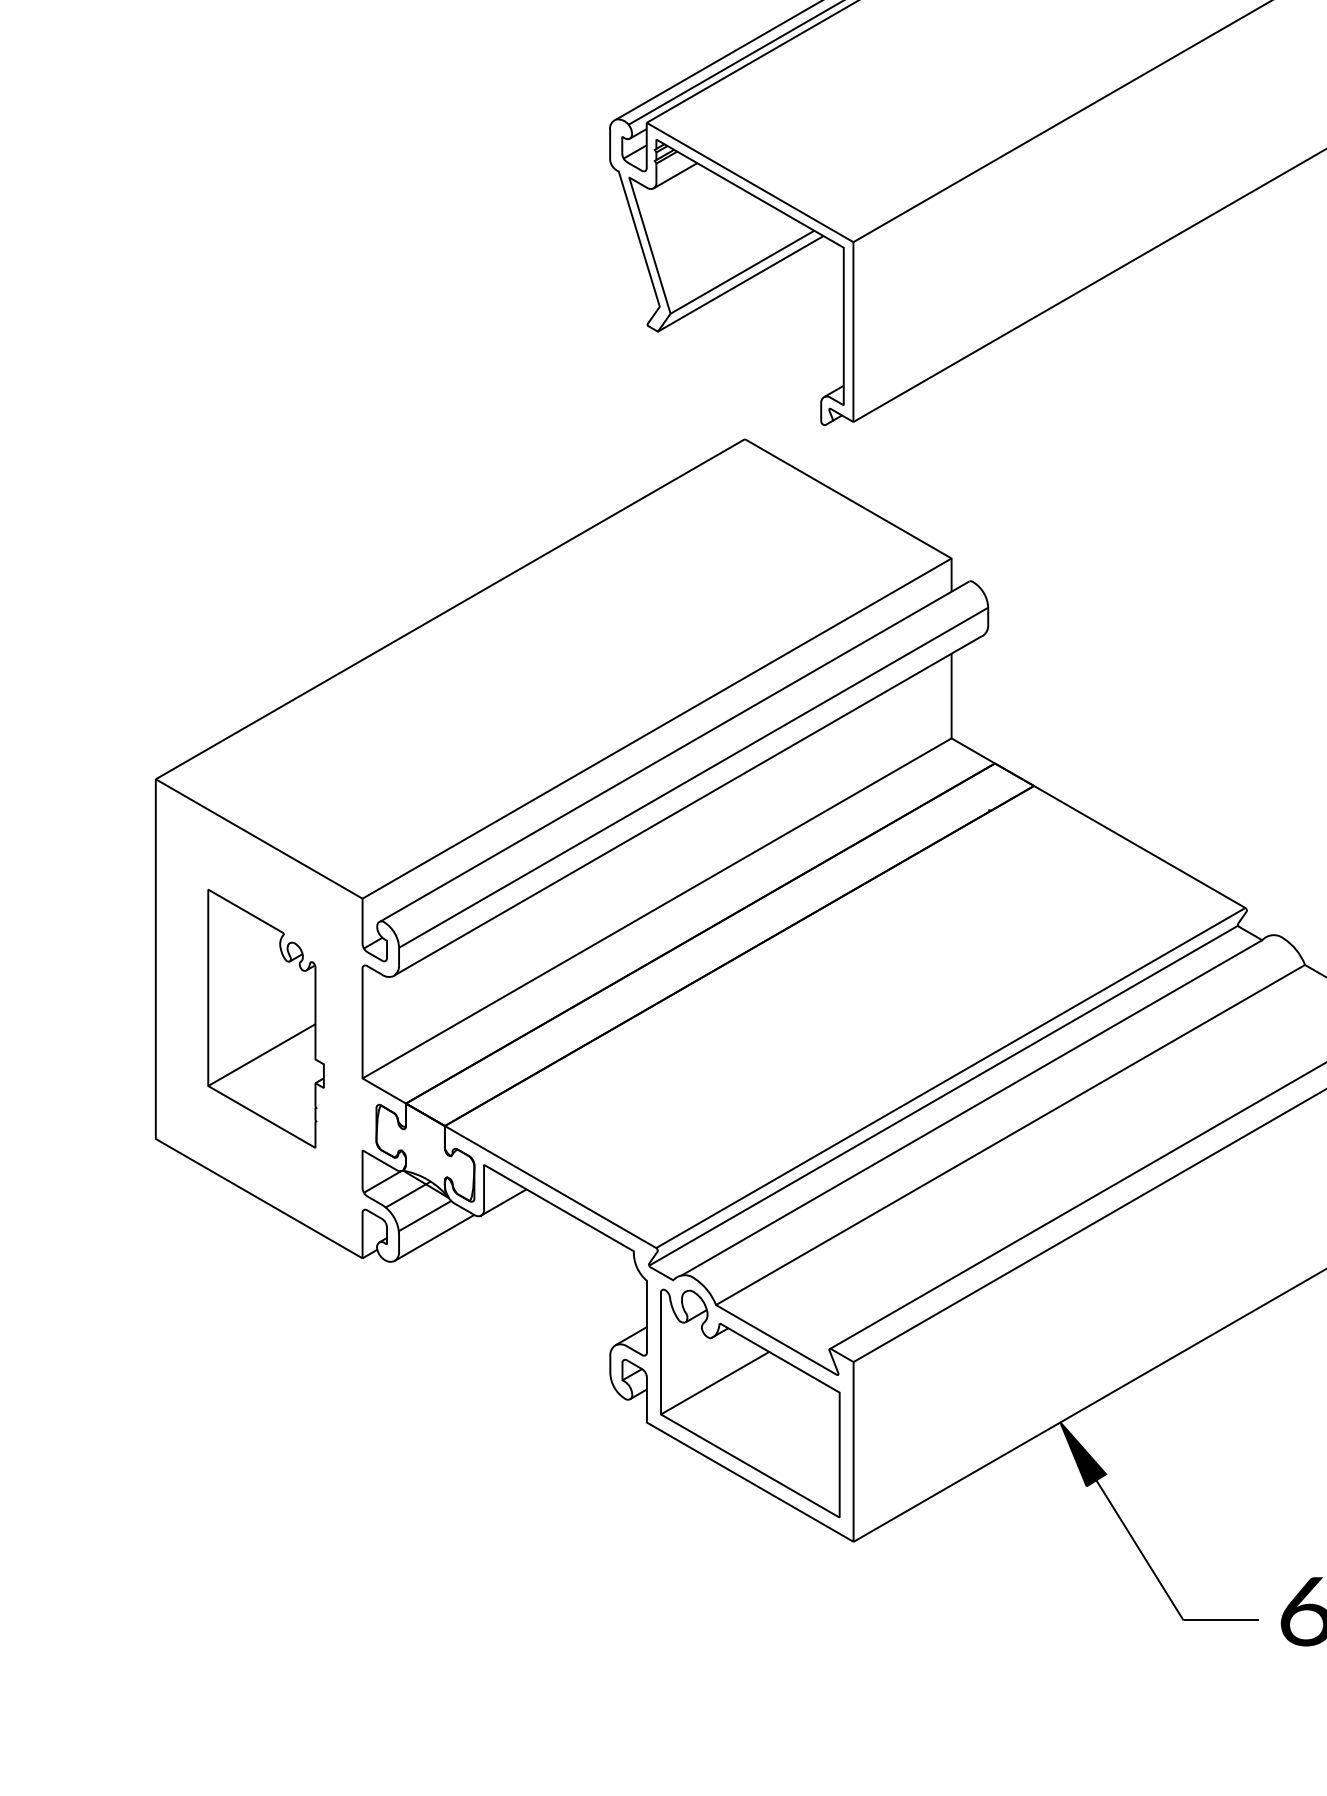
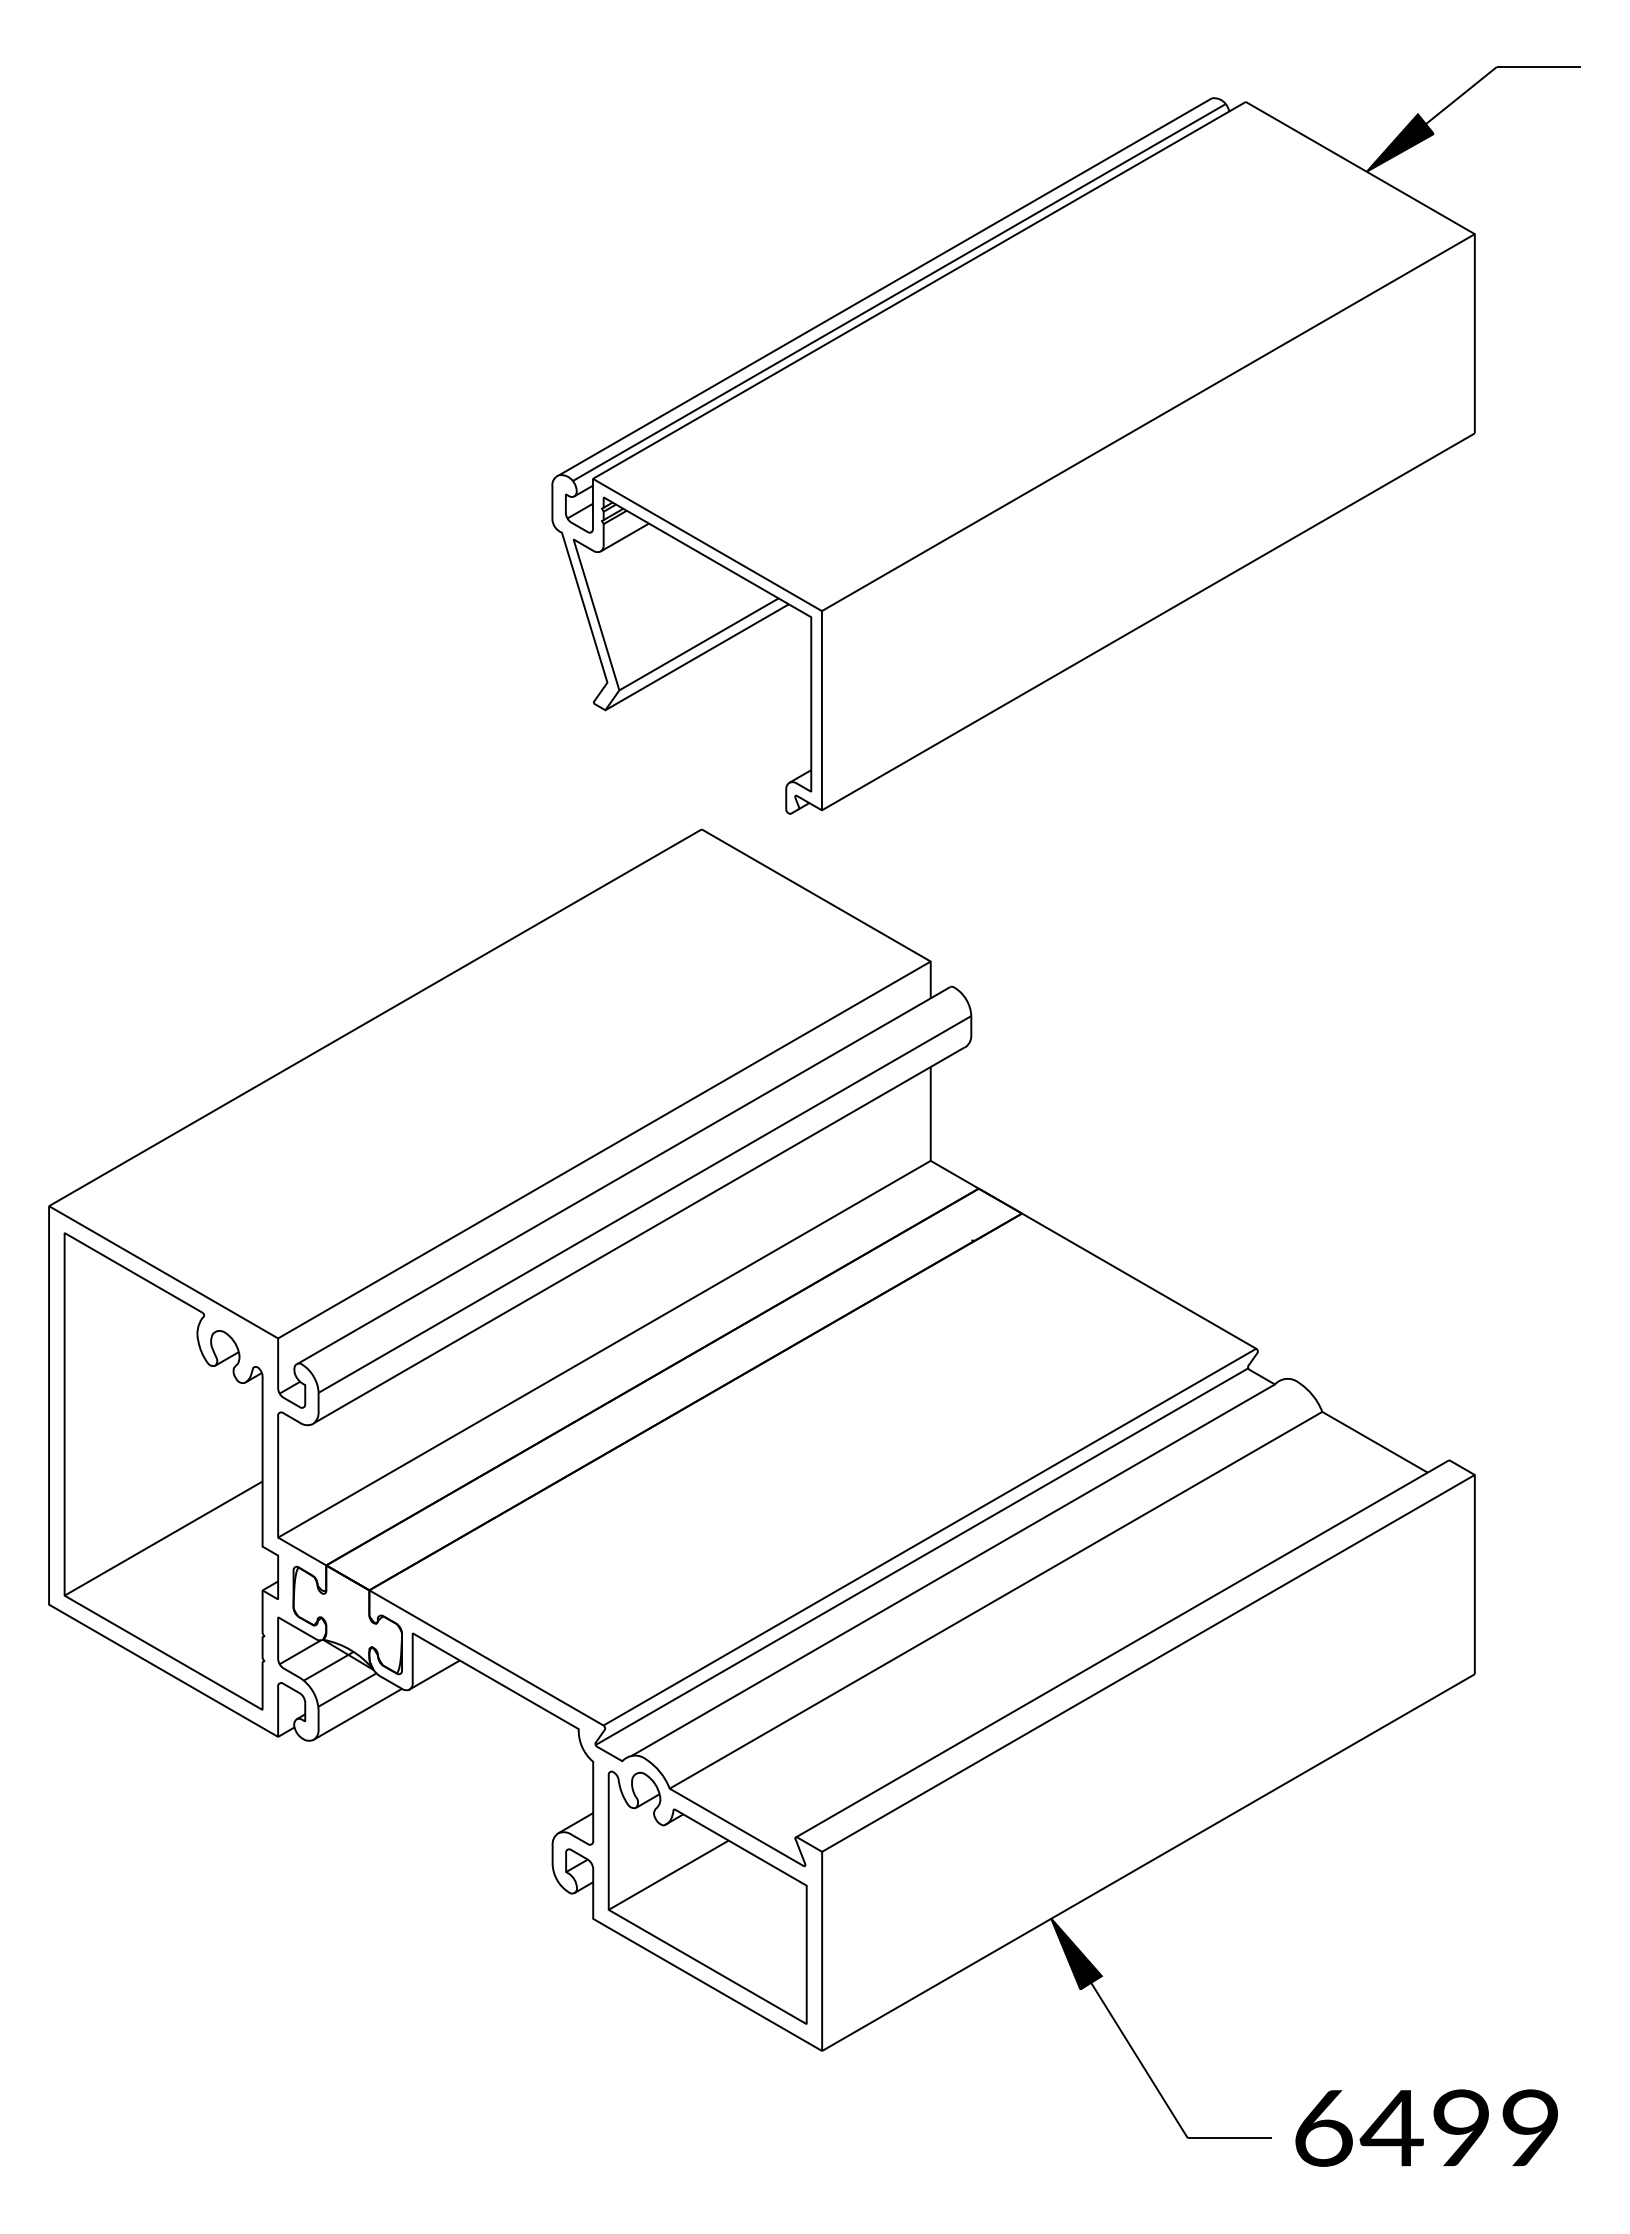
part: (265, 1018) -> (170, 1471), size x1.67

